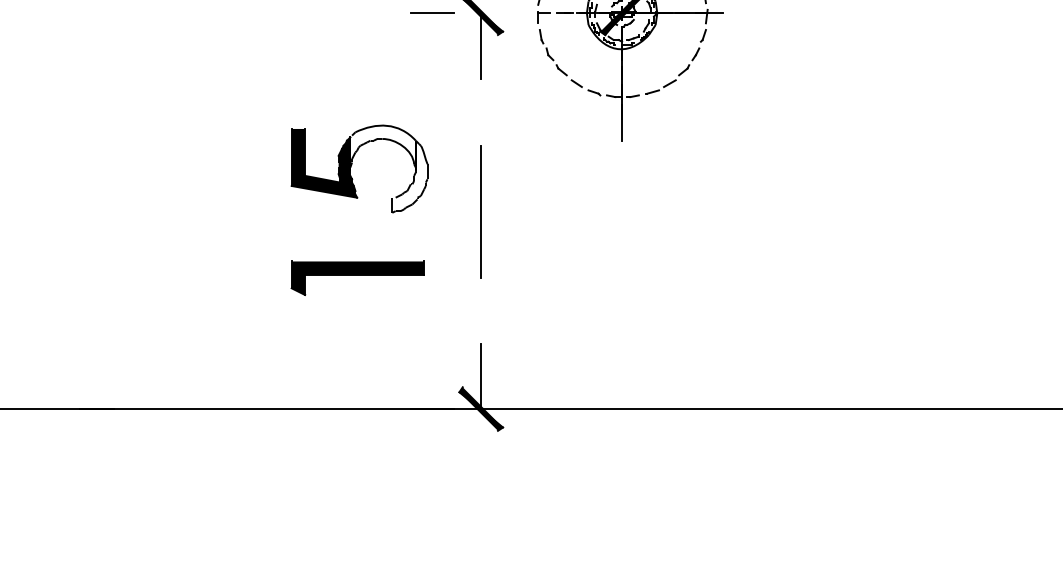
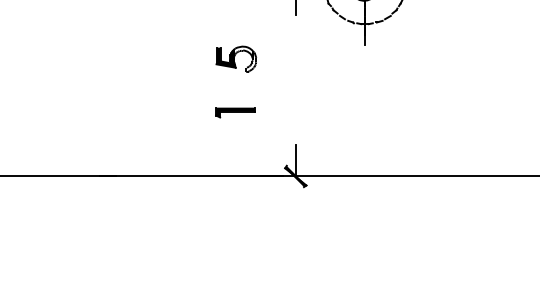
part: (359, 169) -> (236, 59), size x0.6
line: (480, 210) -> (295, 79), removed
part: (357, 278) -> (235, 112), size x0.6

